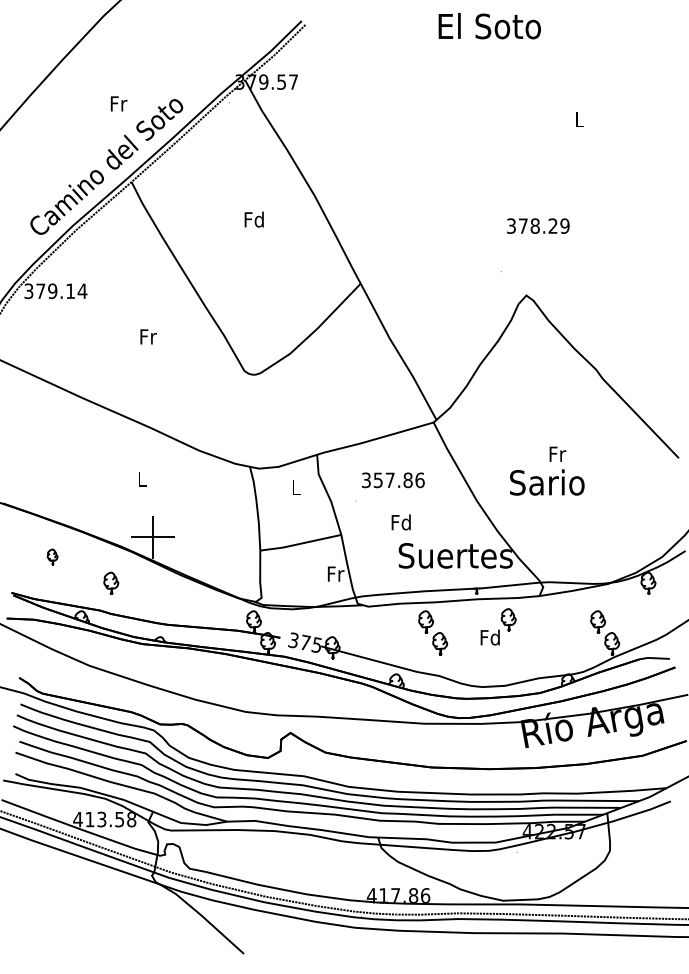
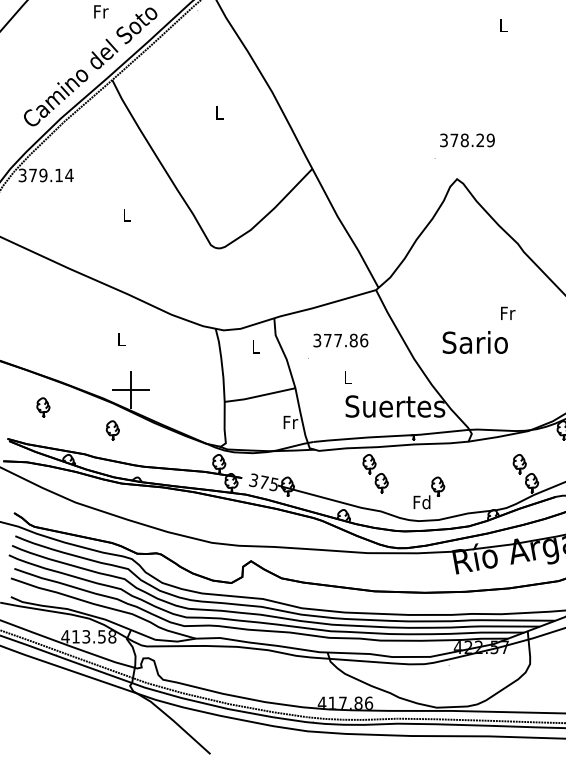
text: (253, 219) -> (218, 112), Fd -> L
text: (538, 225) -> (467, 139), moved
text: (148, 336) -> (127, 214), Fr -> L
text: (557, 453) -> (507, 312), moved
text: (377, 480) -> (327, 340), 357.86 -> 377.86
text: (400, 522) -> (347, 377), Fd -> L
part: (52, 556) -> (43, 407), size x1.43
part: (111, 582) -> (113, 429), moved
part: (498, 626) -> (429, 492), moved

